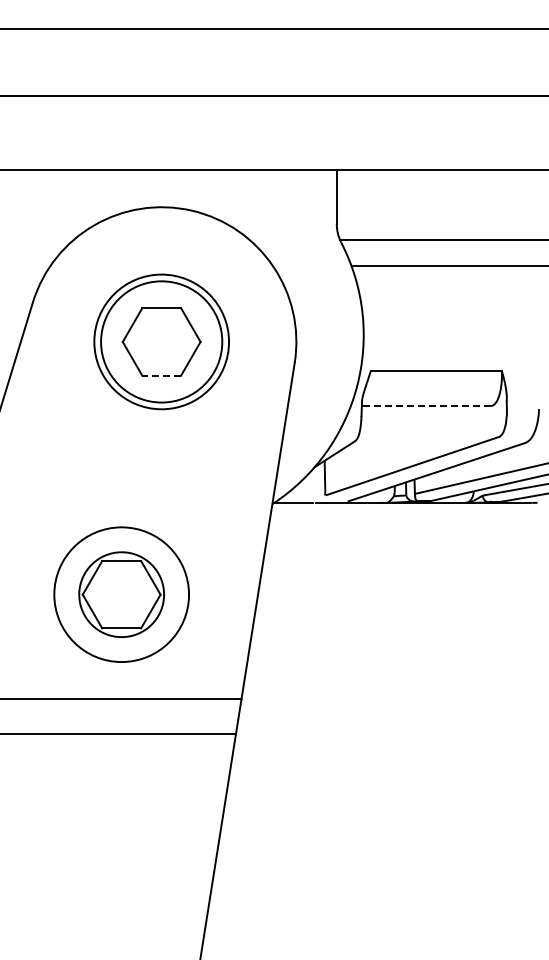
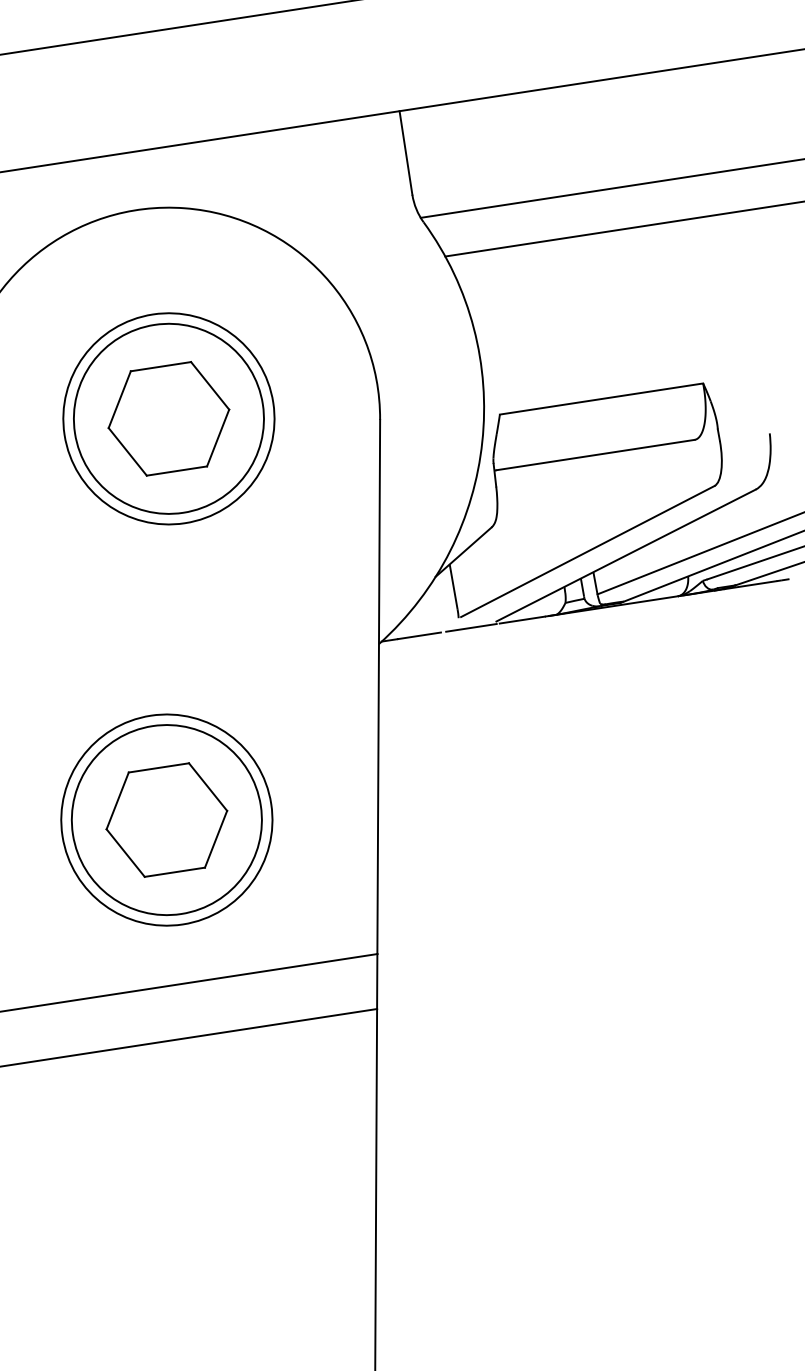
line: (161, 375) -> (176, 470), dashed -> solid
line: (427, 405) -> (595, 454), dashed -> solid
circle: (121, 594) -> (166, 819), size x1.43

